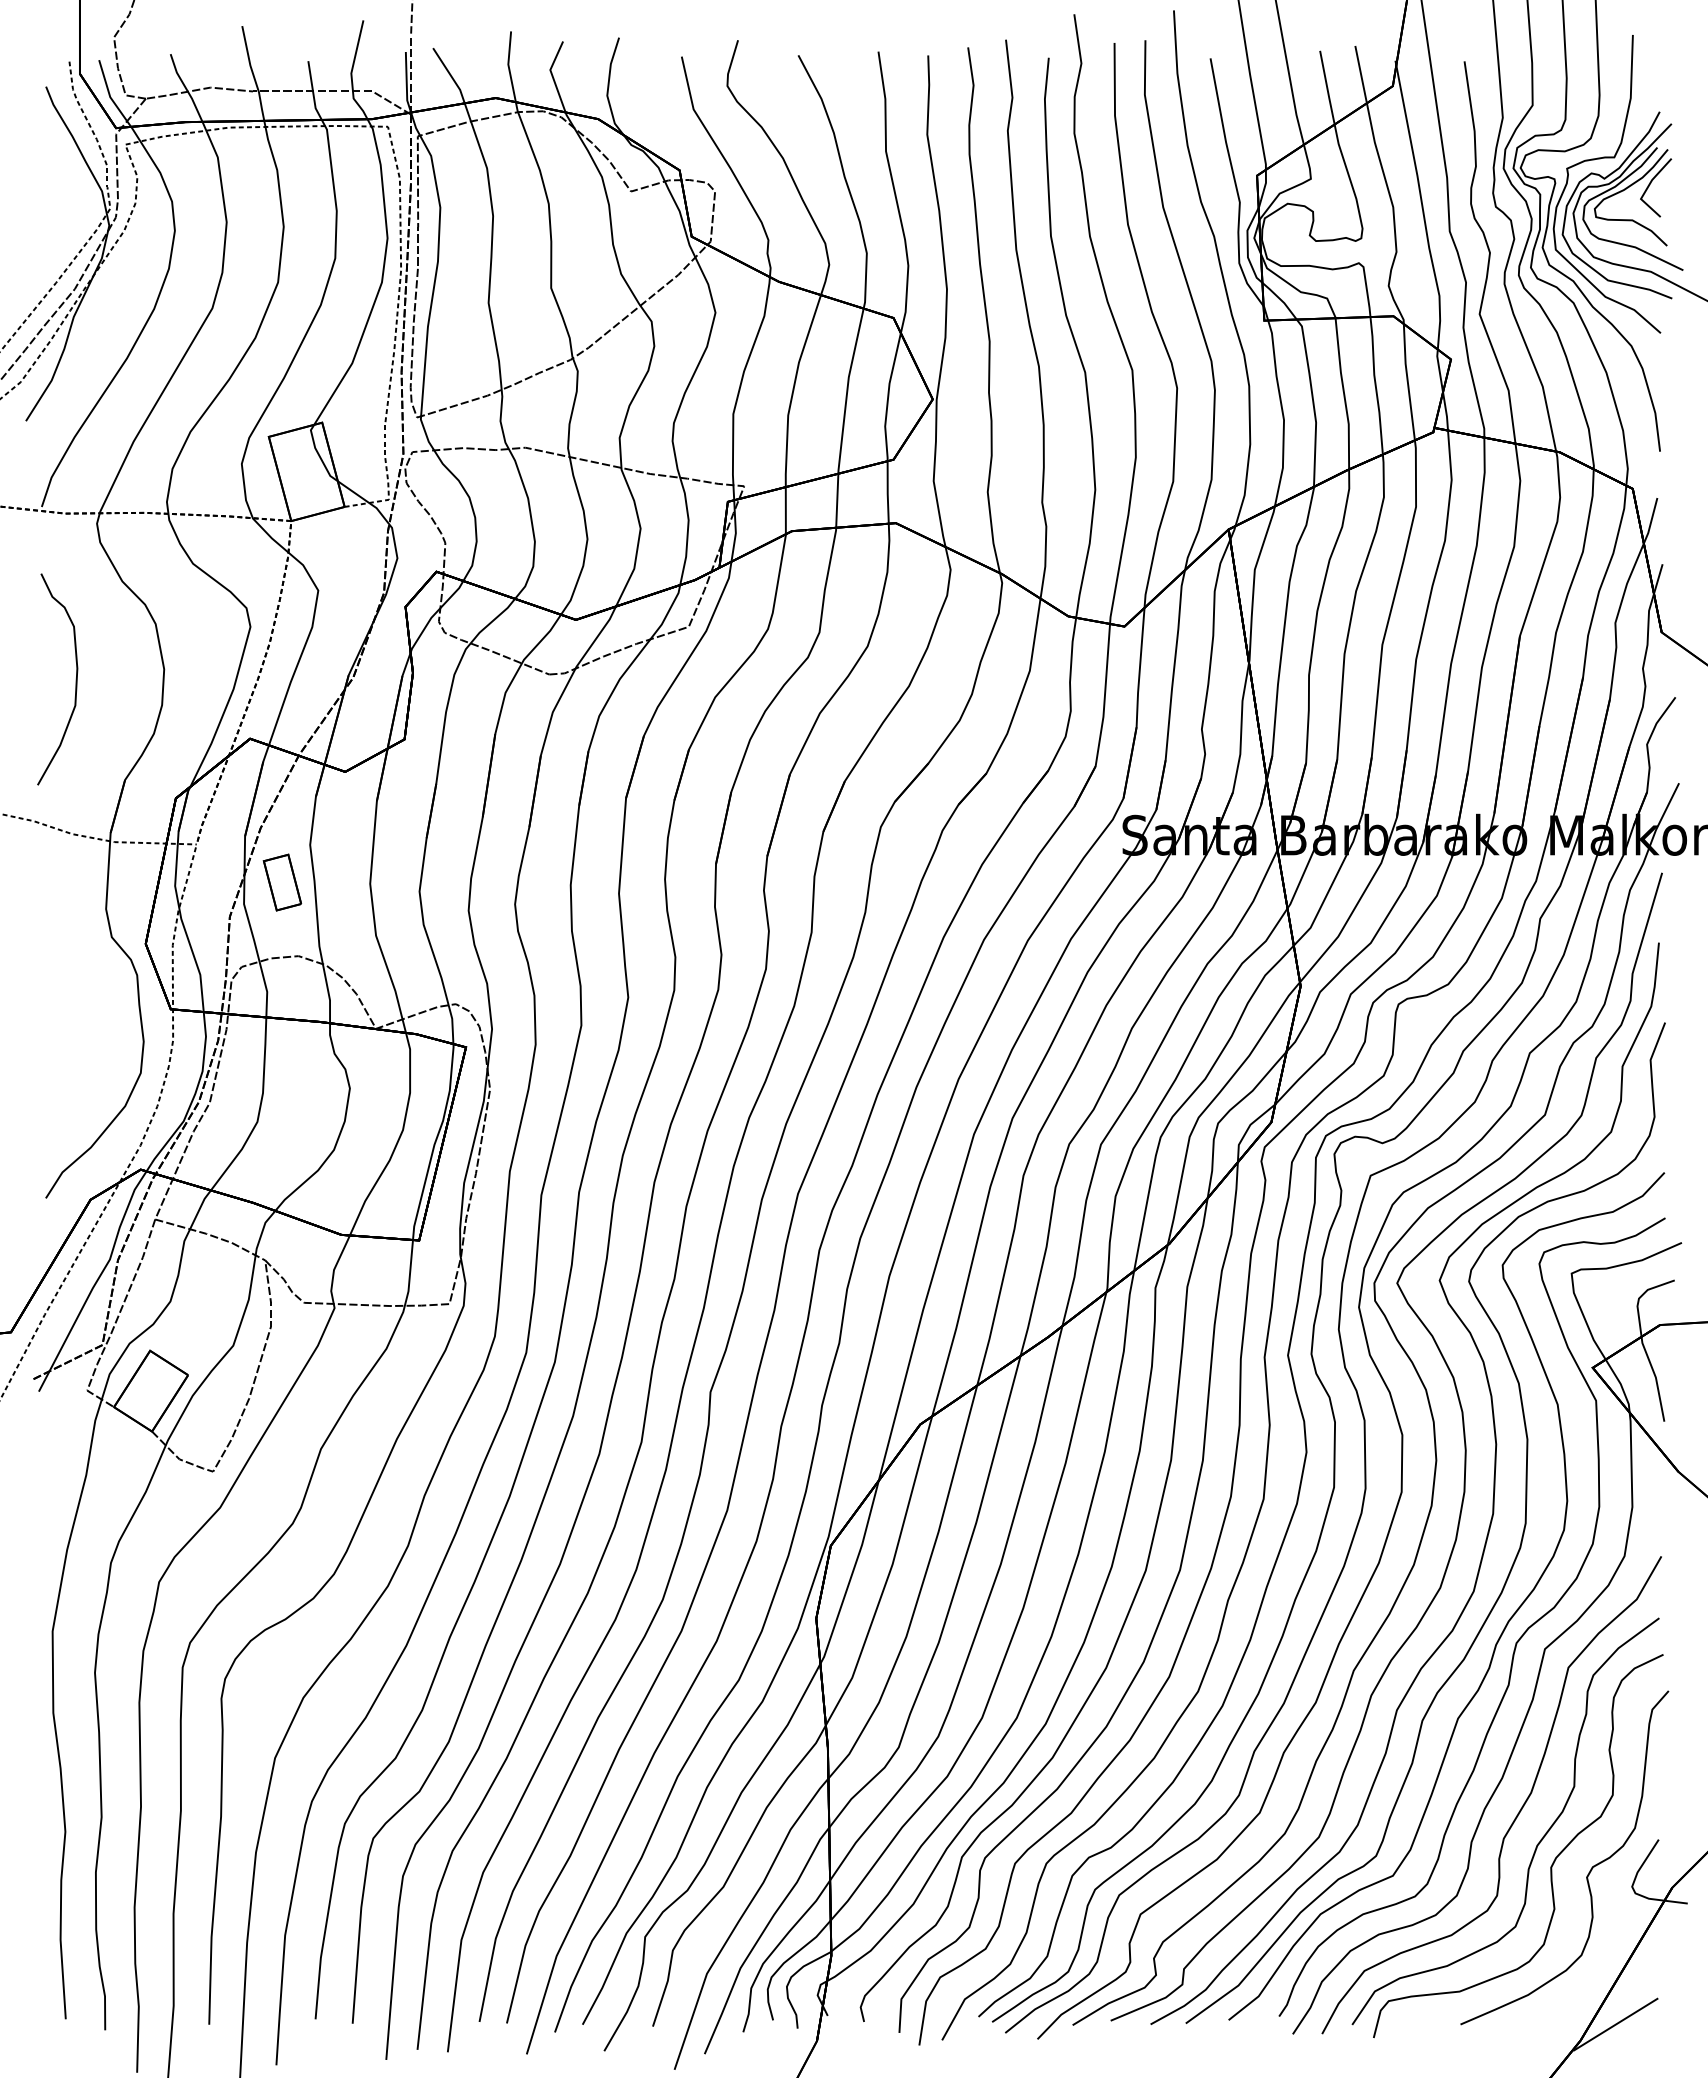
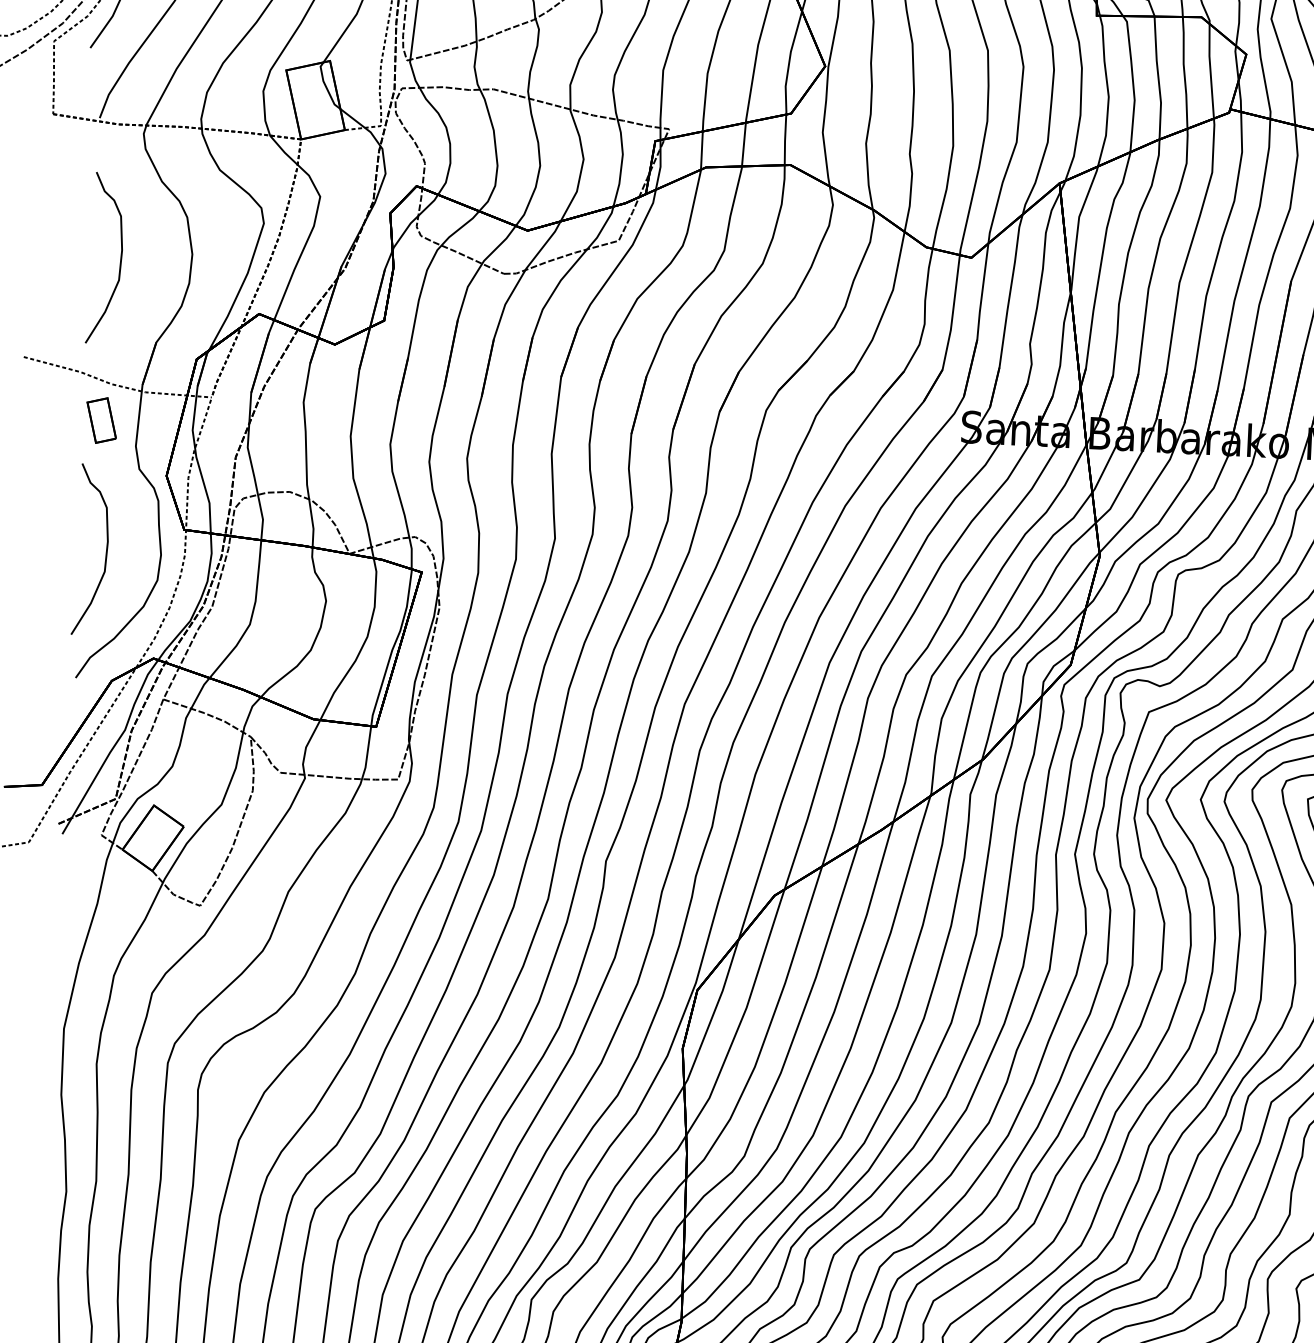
part: (282, 882) -> (101, 420), moved
curve: (75, 1039) -> (105, 550), added

